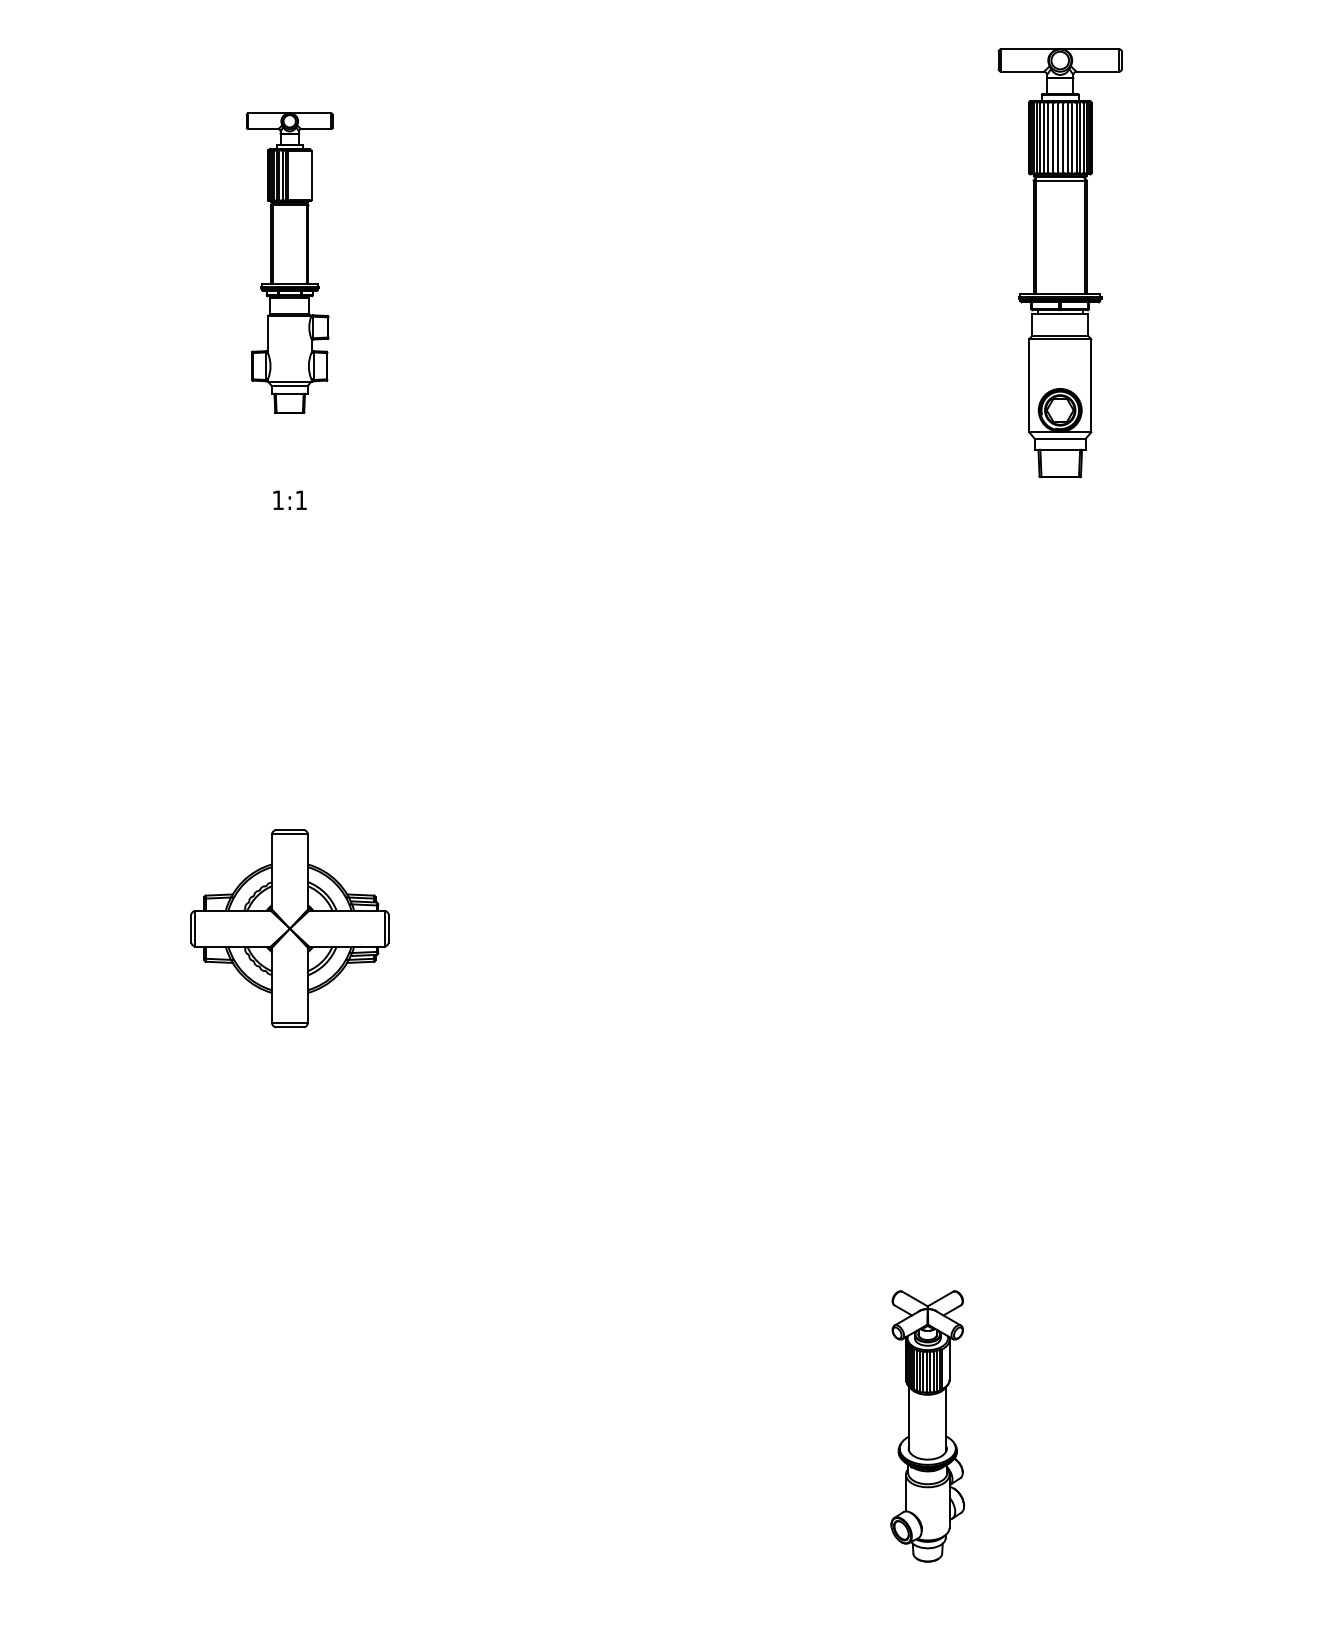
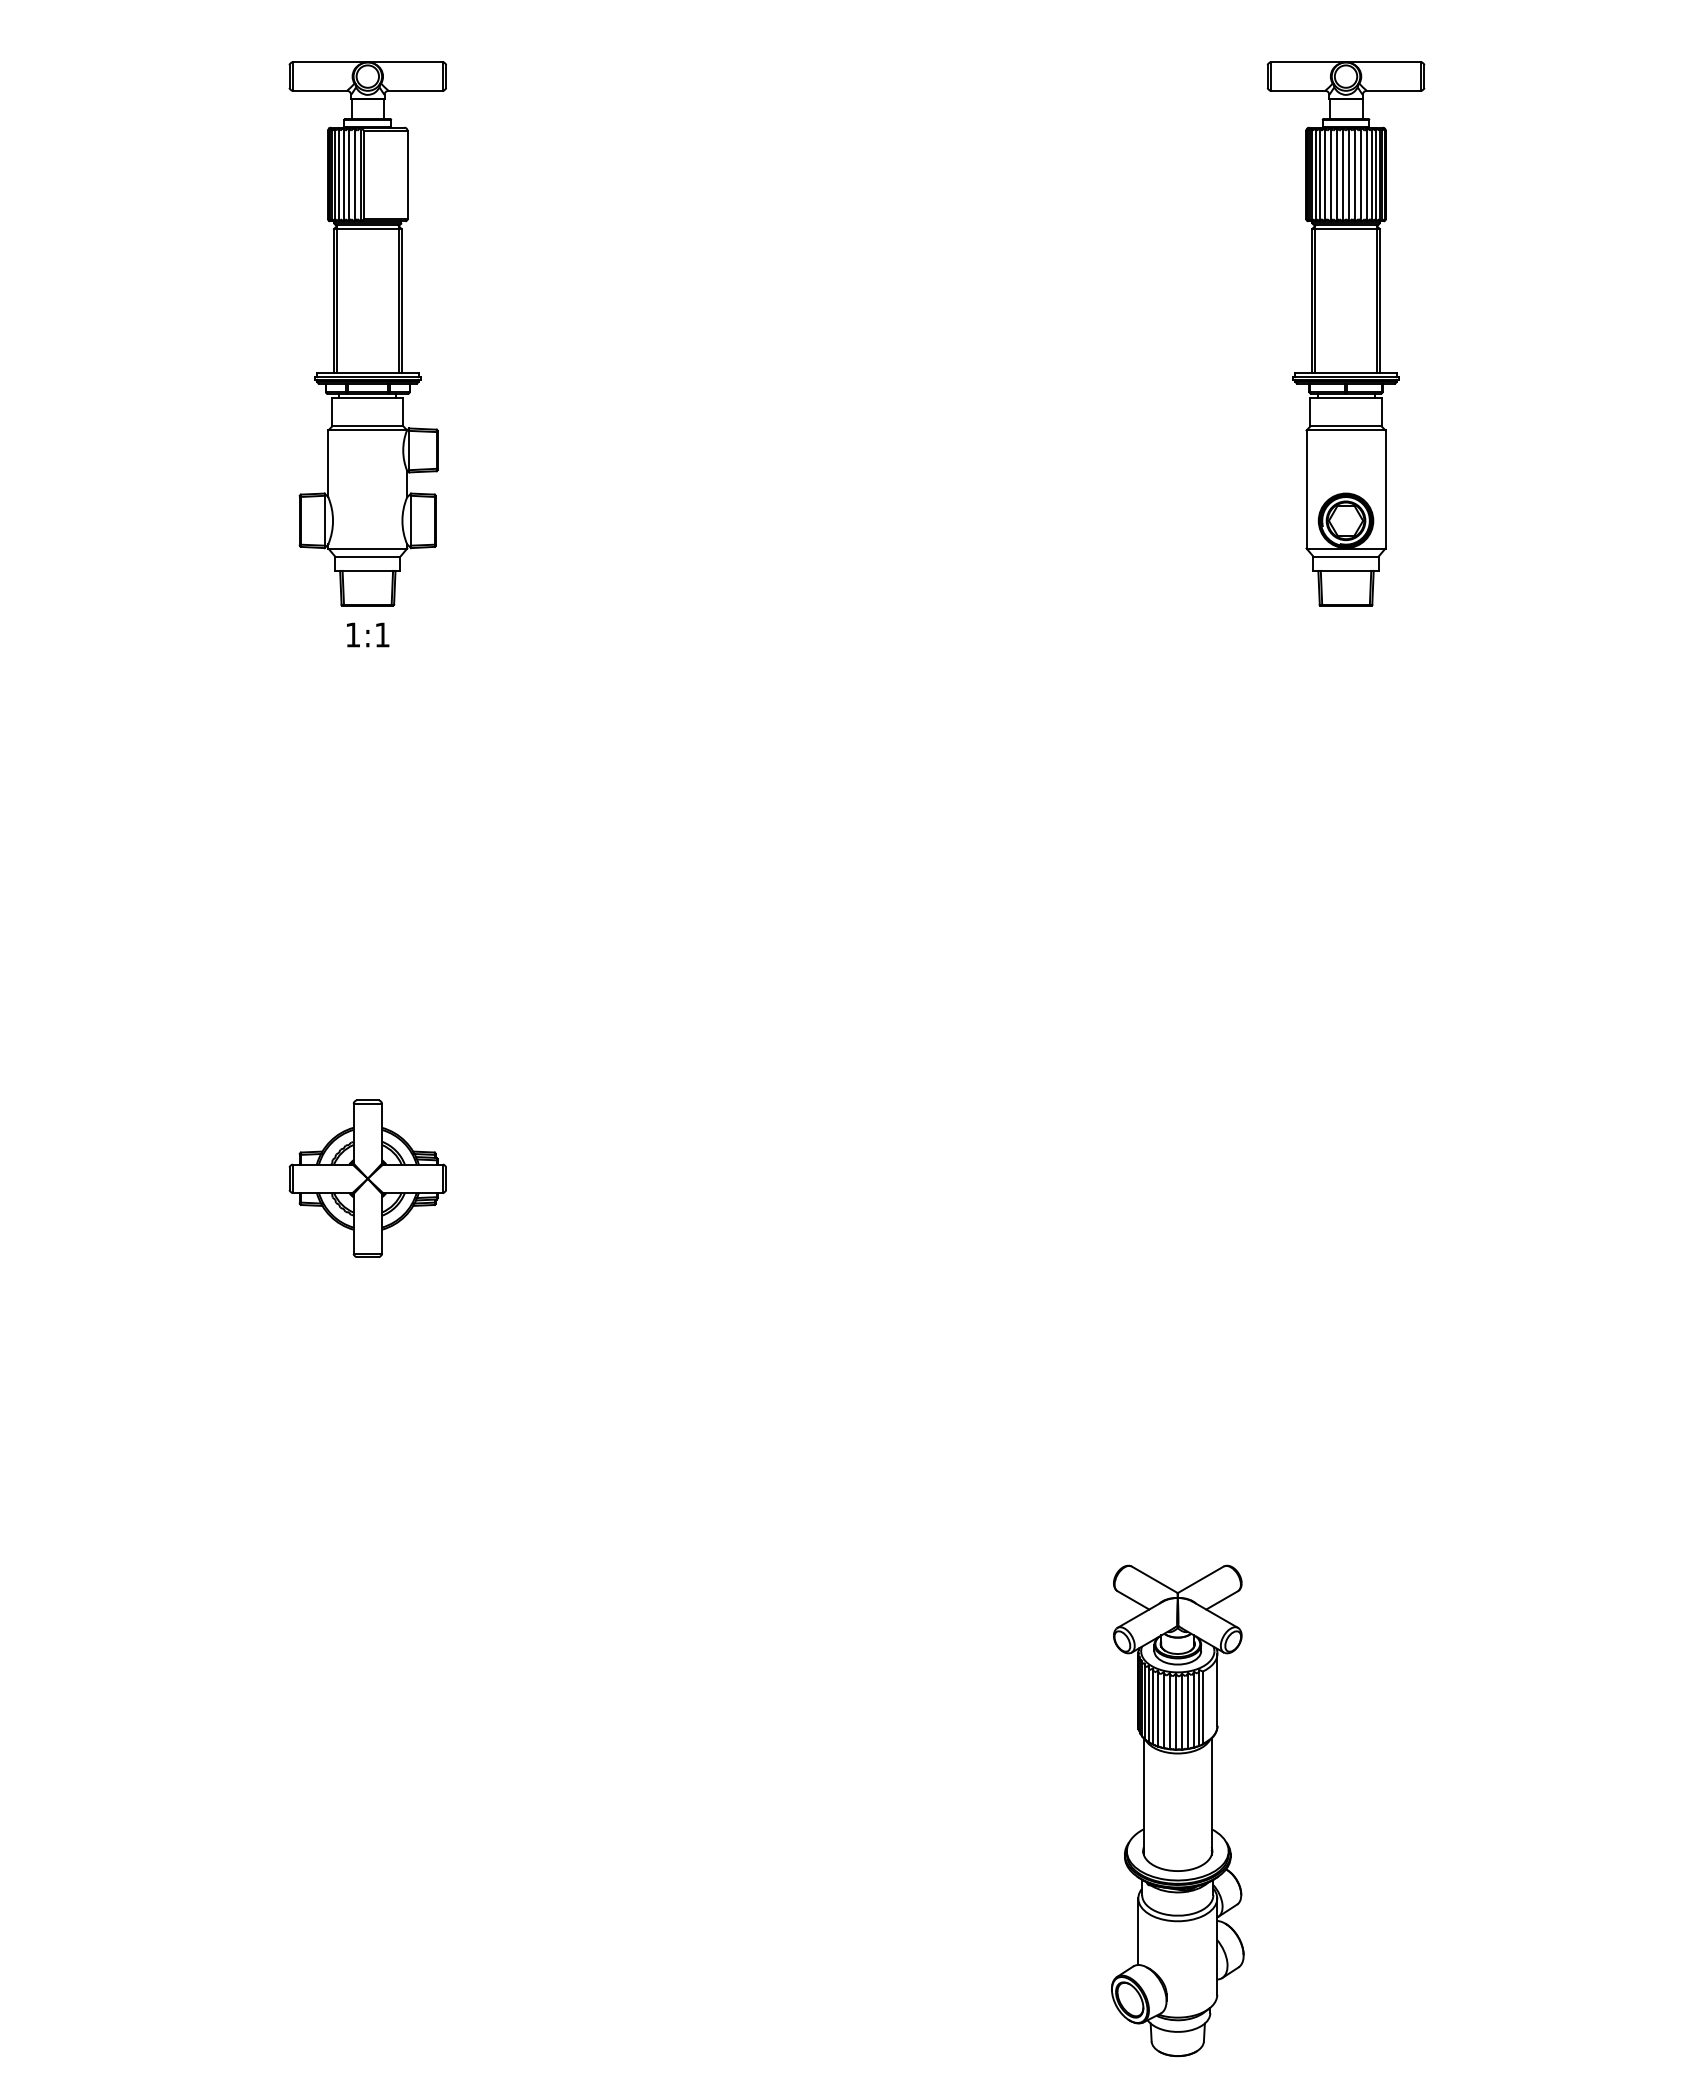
part: (289, 262) -> (367, 333), size x1.43
part: (289, 928) -> (367, 1178), size x0.62
part: (927, 1426) -> (1177, 1810), size x1.43

